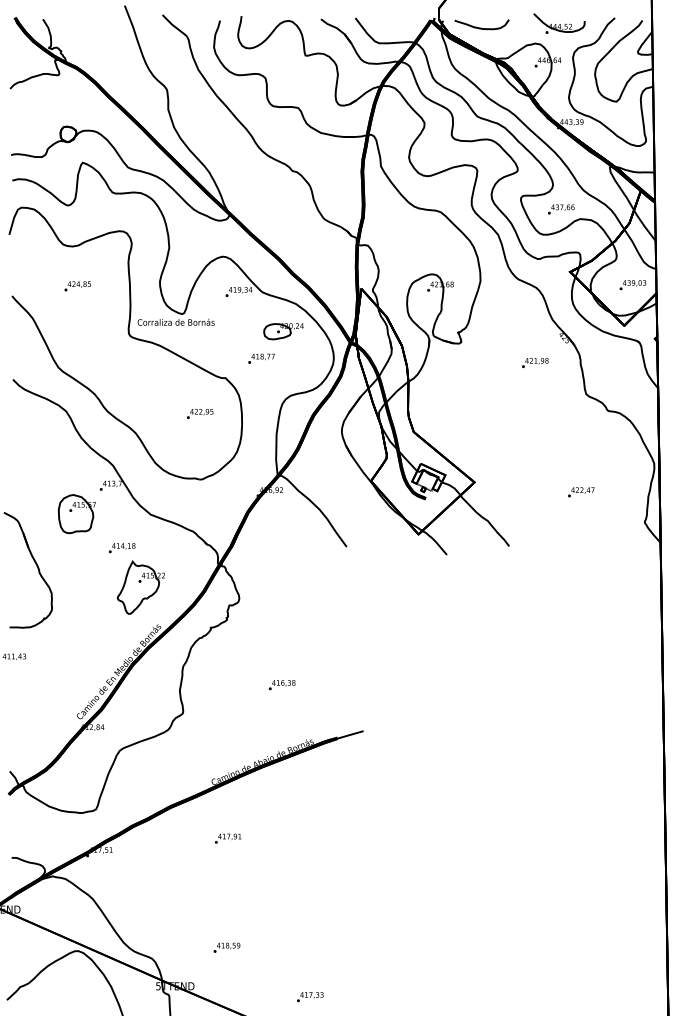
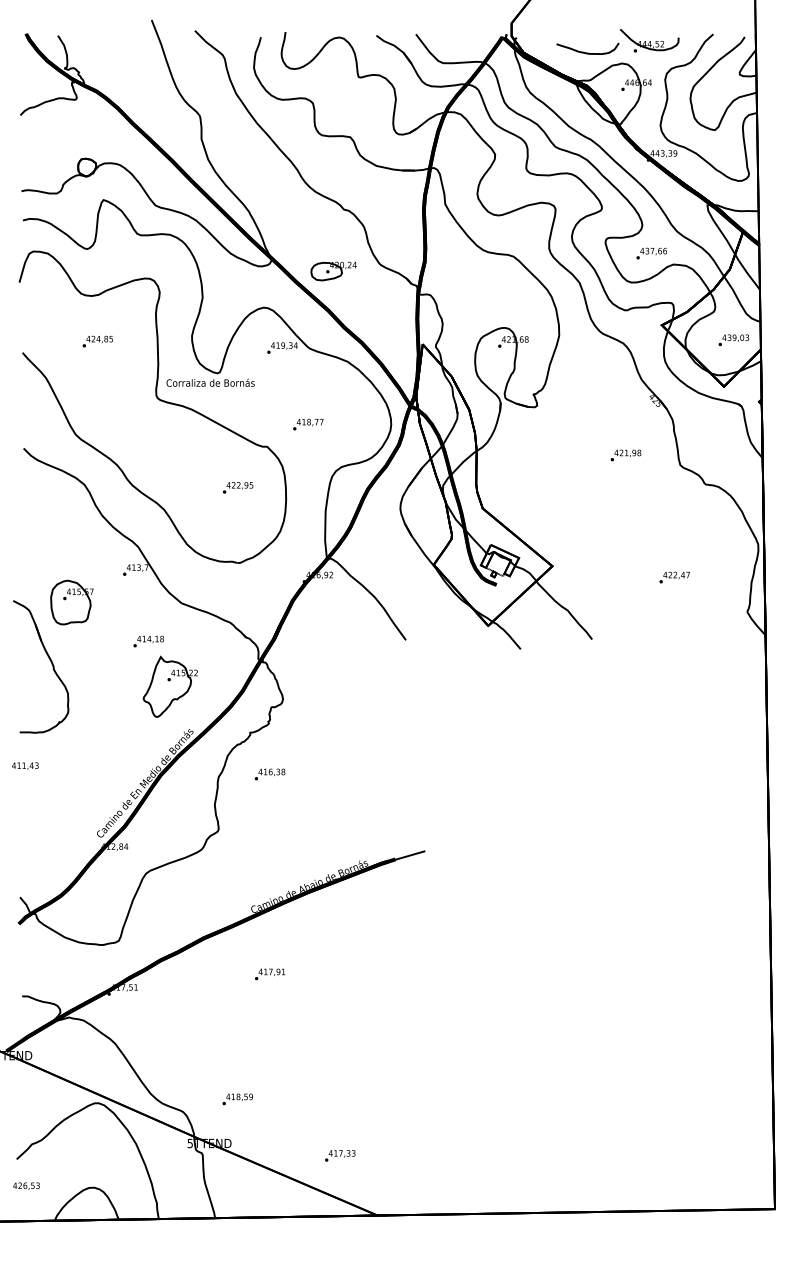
curve: (481, 27) -> (587, 52), moved
part: (283, 331) -> (333, 271), moved
text: (534, 363) -> (625, 455), moved
part: (76, 514) -> (71, 602), moved
text: (281, 685) -> (269, 774), moved
text: (226, 947) -> (237, 1099), moved
text: (310, 996) -> (340, 1155), moved

